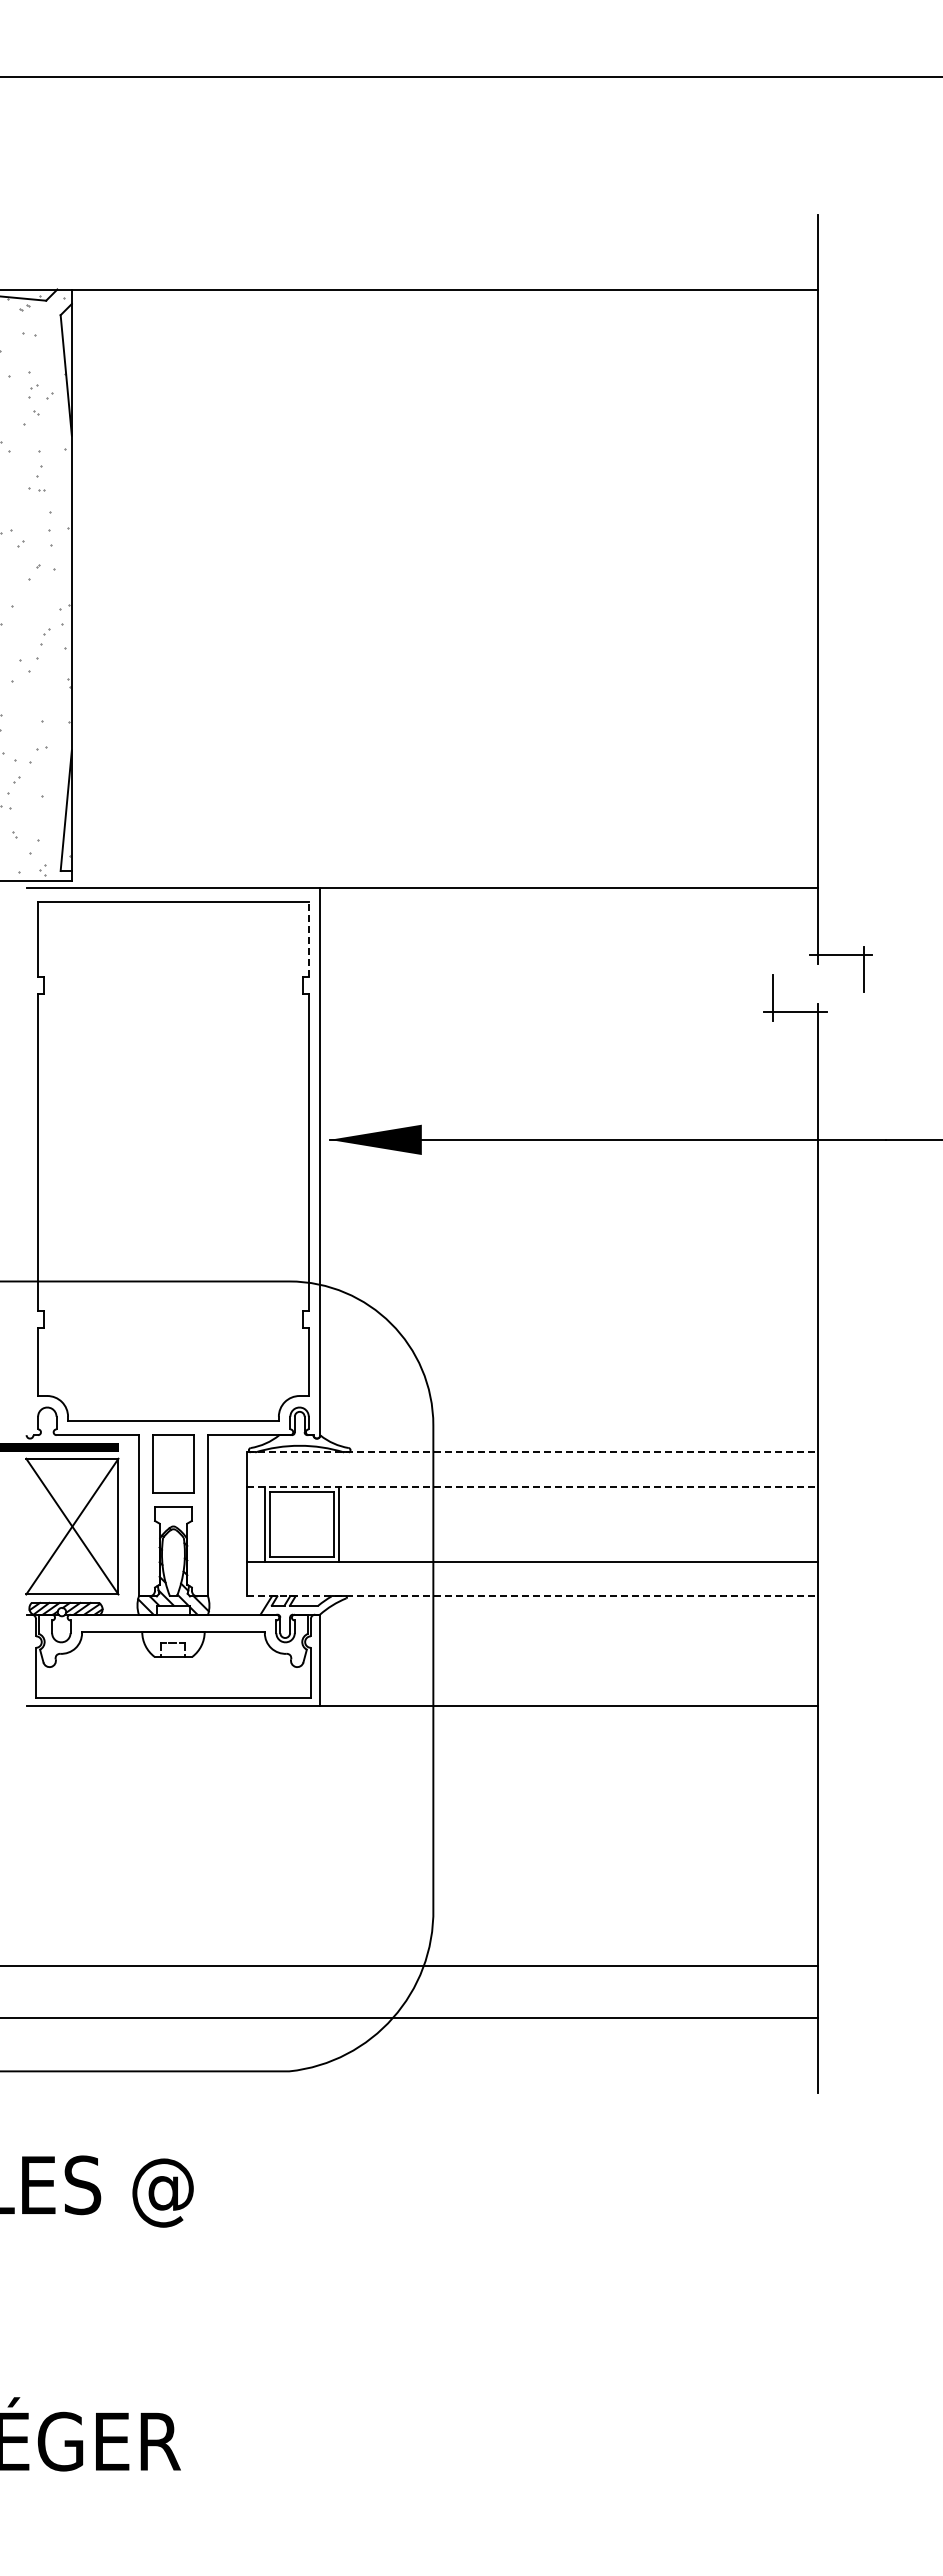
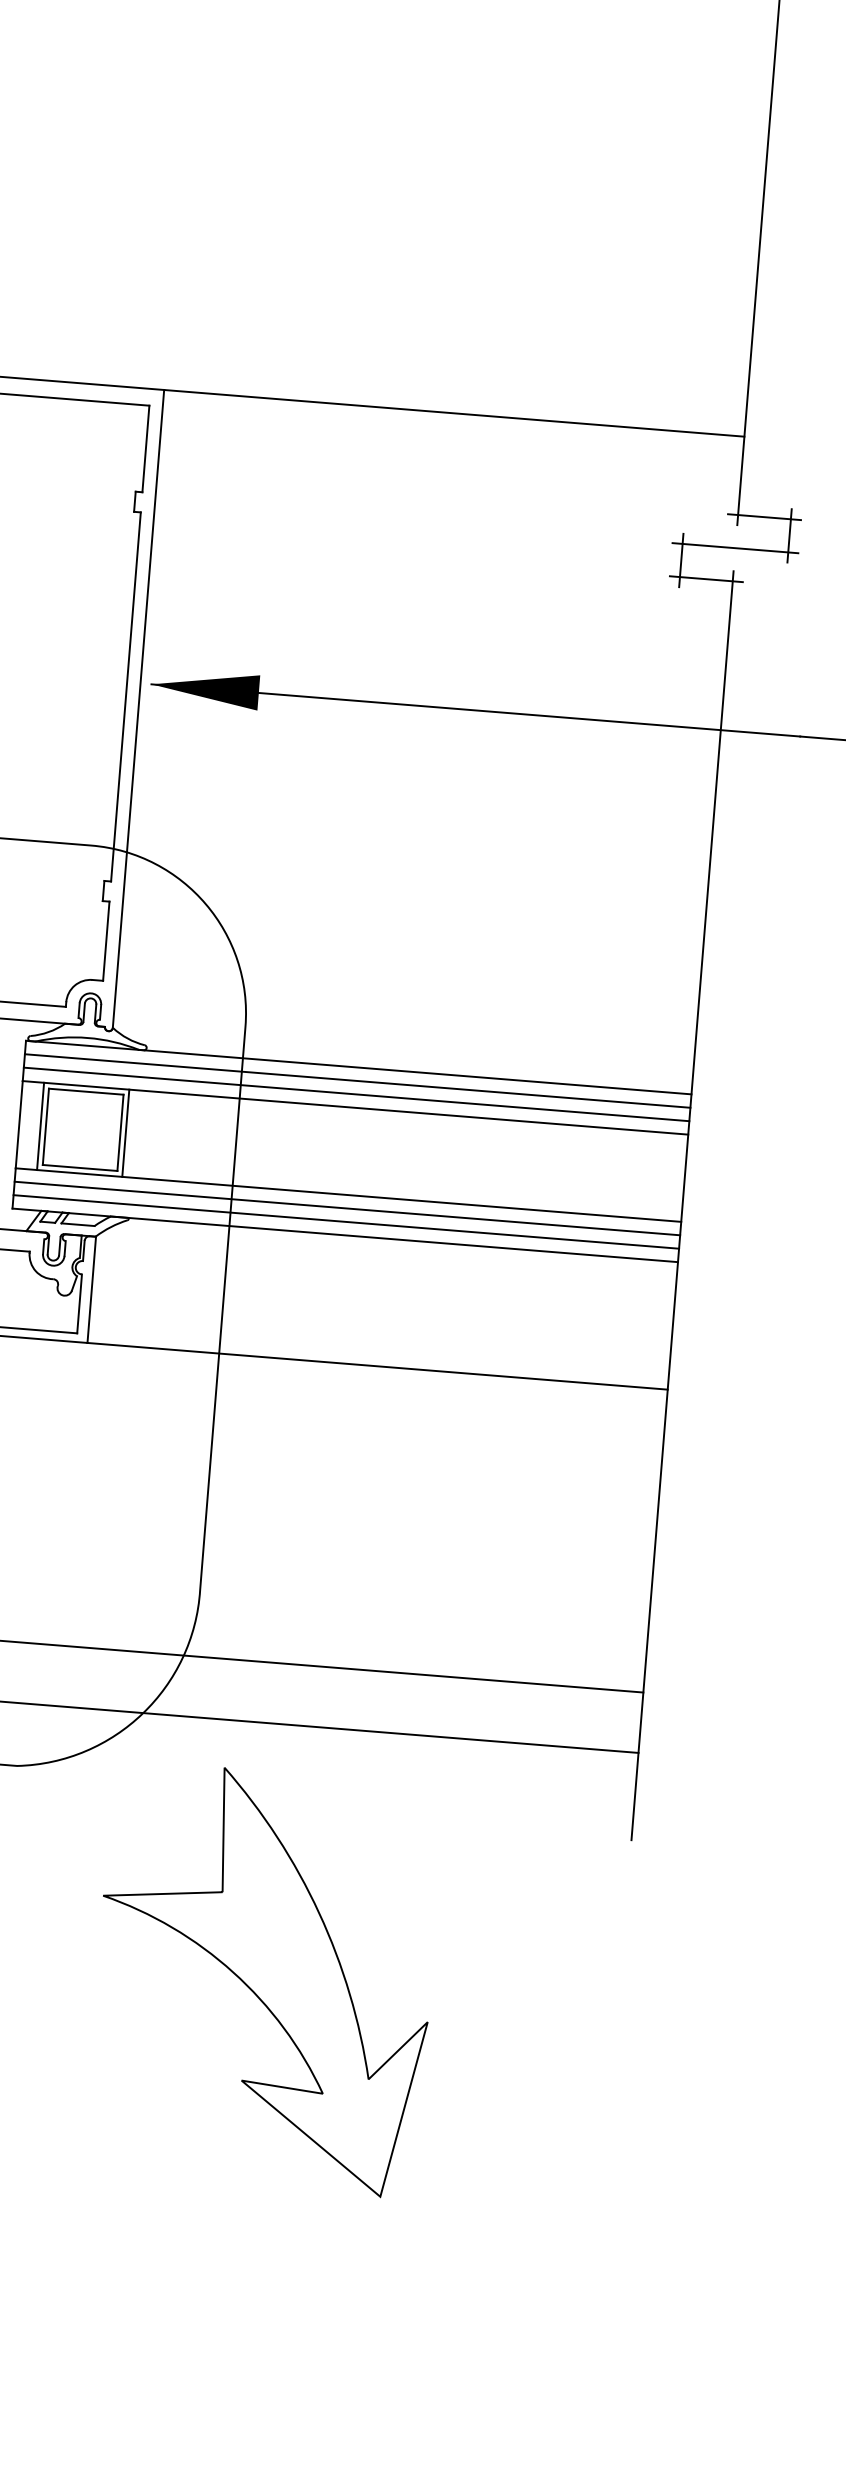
line: (308, 939) -> (145, 448), dashed -> solid
line: (818, 983) -> (735, 547), added
line: (532, 1452) -> (358, 1067), dashed -> solid
line: (532, 1463) -> (357, 1080), added
line: (532, 1475) -> (356, 1094), added
line: (532, 1487) -> (355, 1108), dashed -> solid
line: (532, 1573) -> (347, 1208), added
line: (532, 1584) -> (346, 1221), added
line: (532, 1596) -> (344, 1235), dashed -> solid
part: (514, 2236) -> (263, 1979), added

